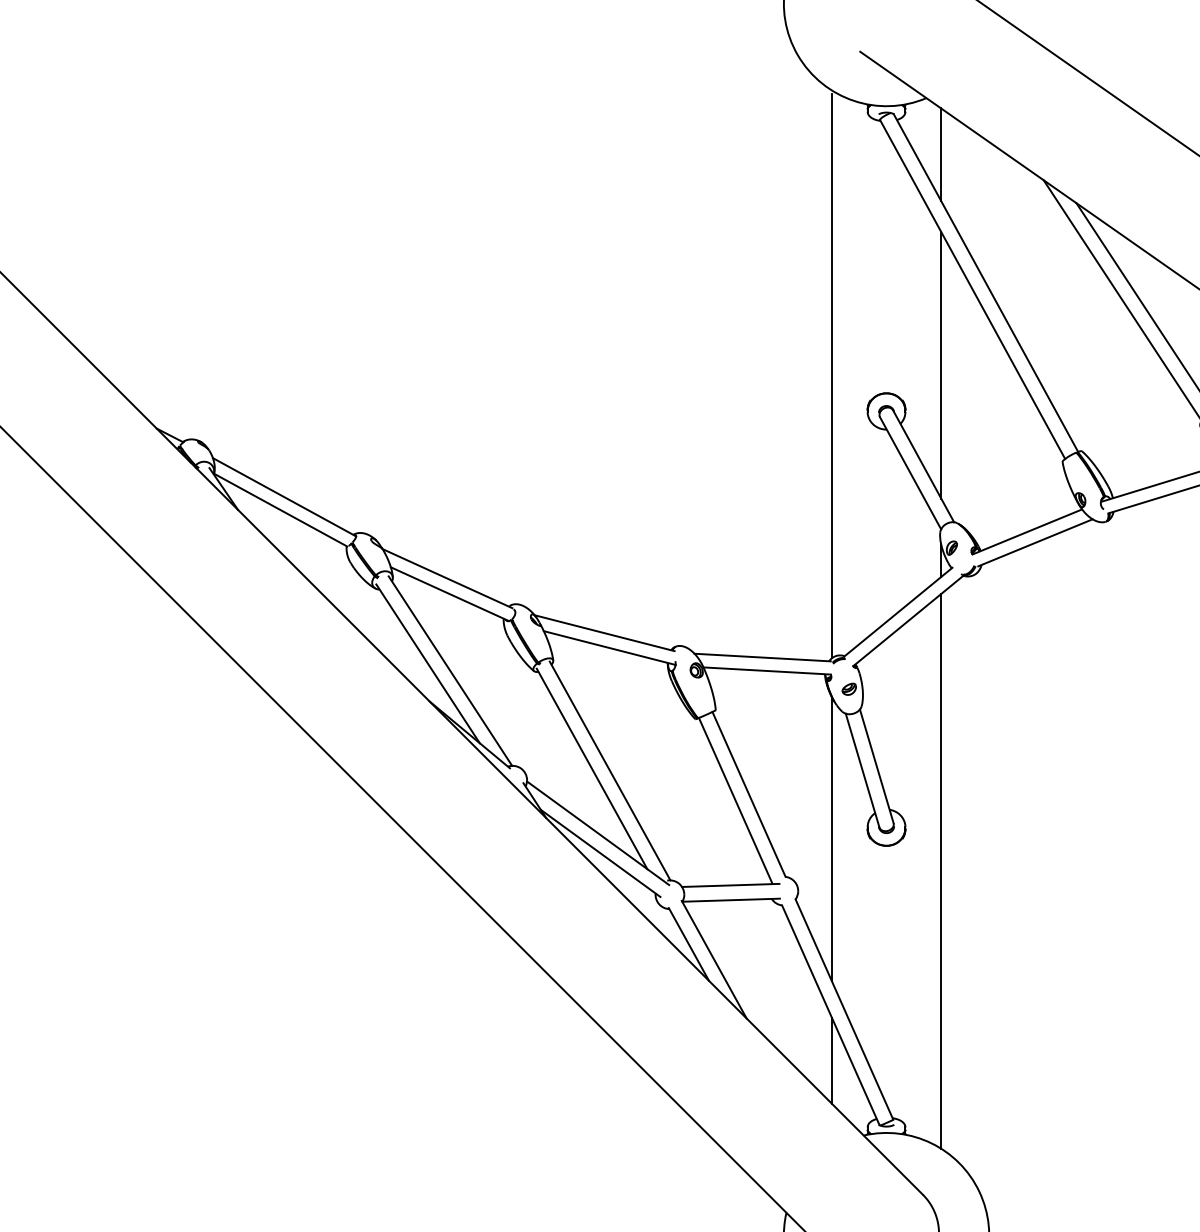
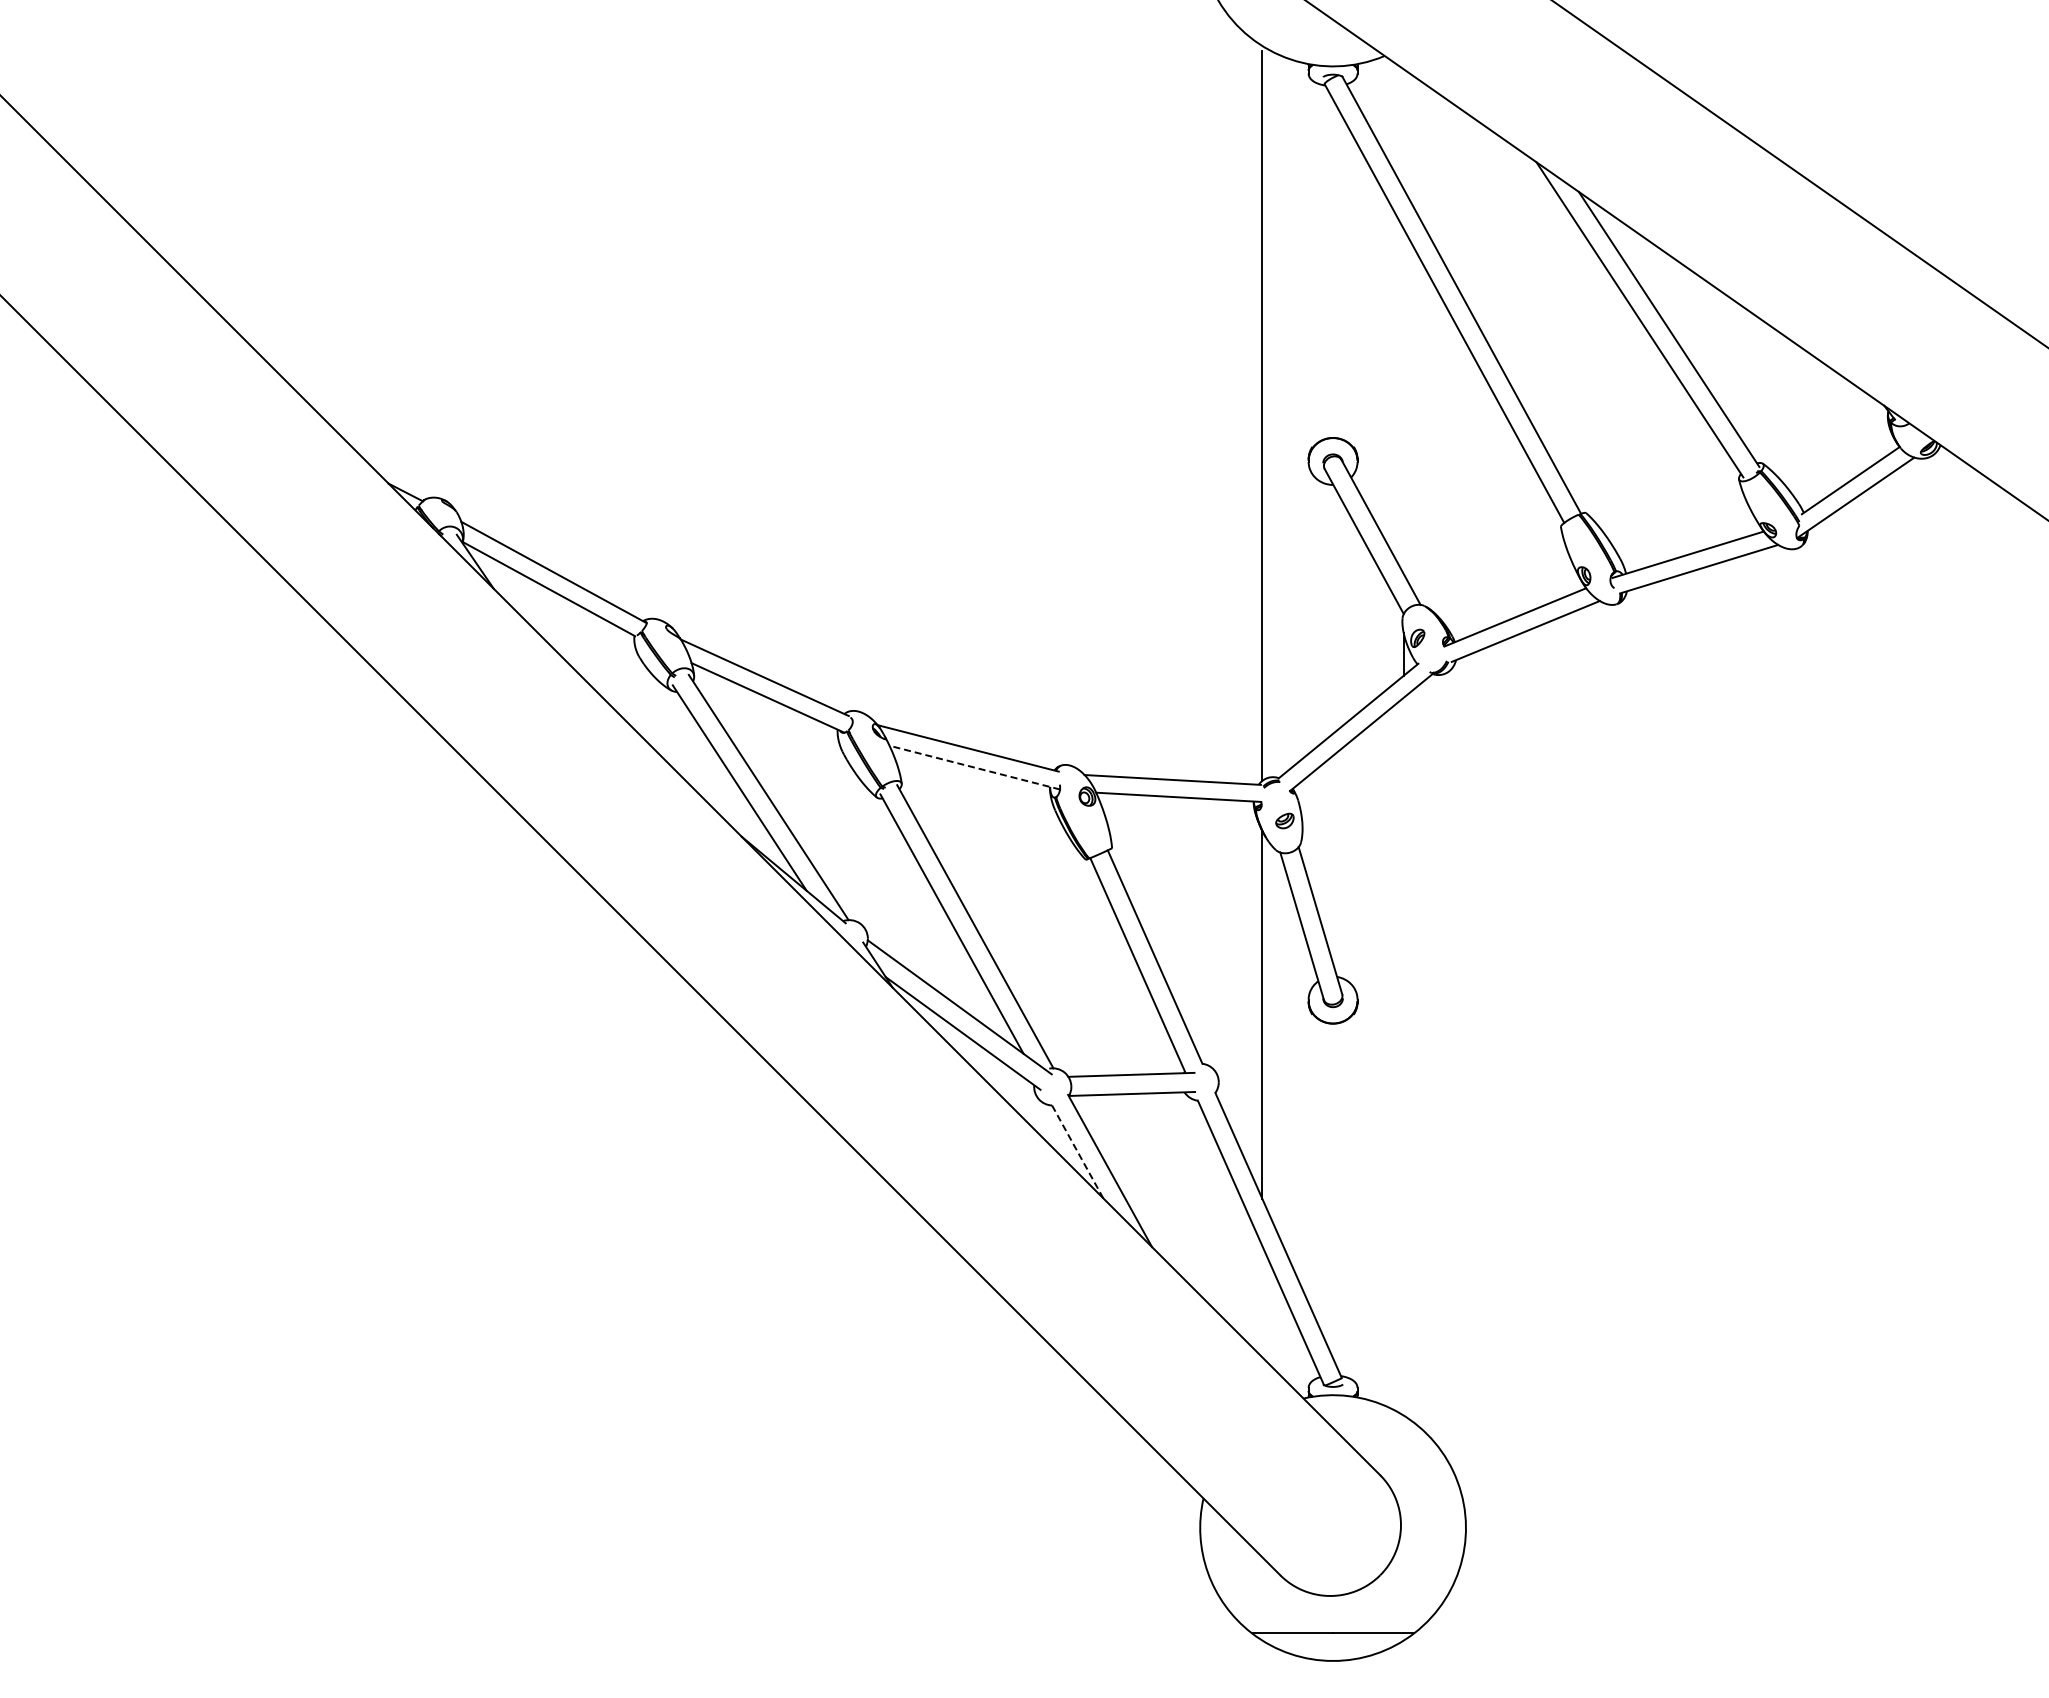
line: (940, 154) -> (1403, 129), removed
line: (940, 365) -> (1403, 401), removed
line: (609, 647) -> (974, 767), solid -> dashed
line: (940, 871) -> (1403, 1056), removed
line: (689, 944) -> (1077, 1151), solid -> dashed
line: (832, 1060) -> (1262, 1301), removed

